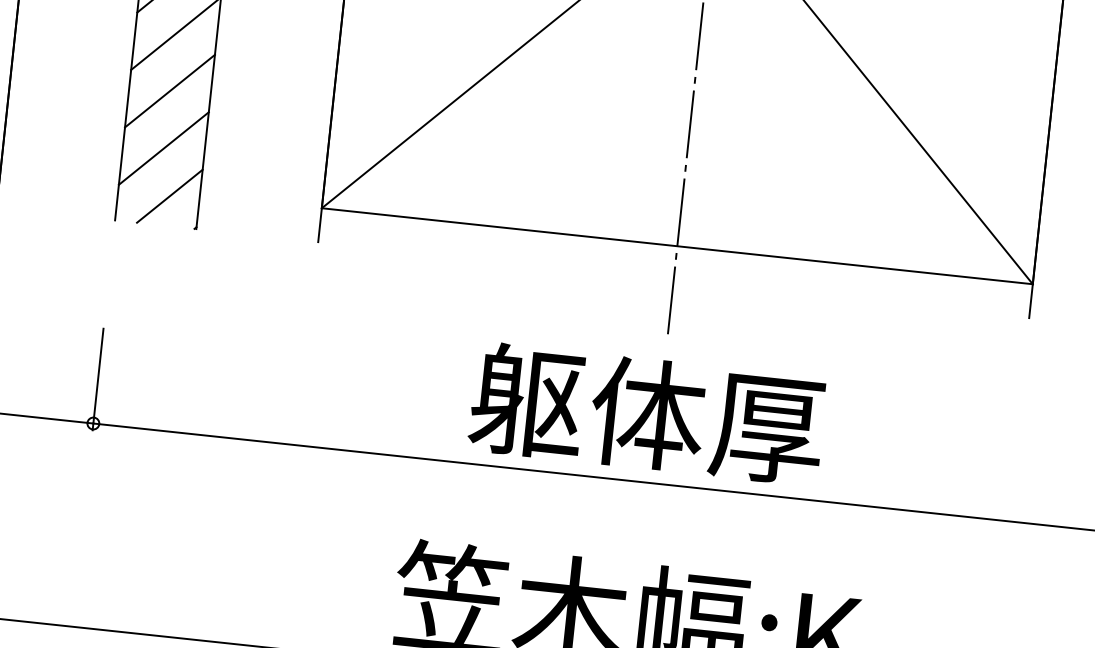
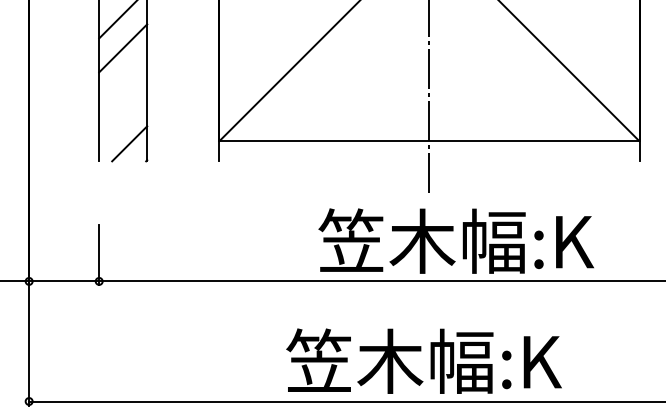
line: (170, 91) -> (123, 82), removed
line: (164, 148) -> (123, 116), removed
text: (705, 418) -> (456, 240), 躯体厚 -> 笠木幅:K

